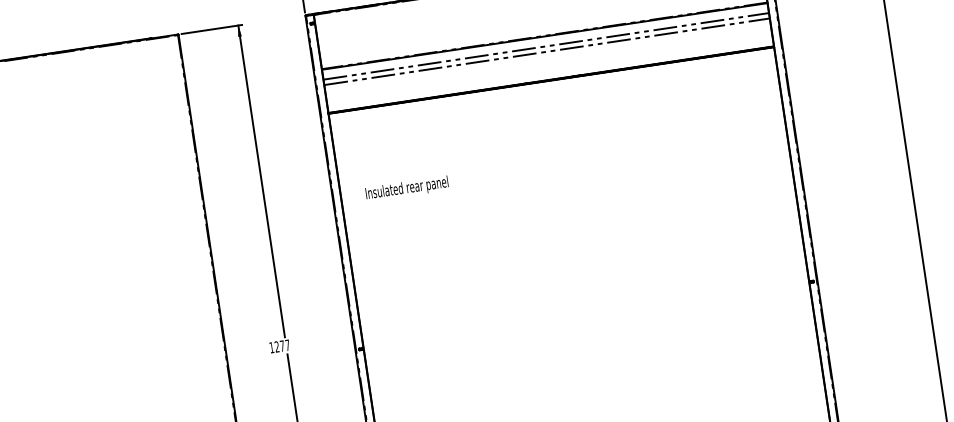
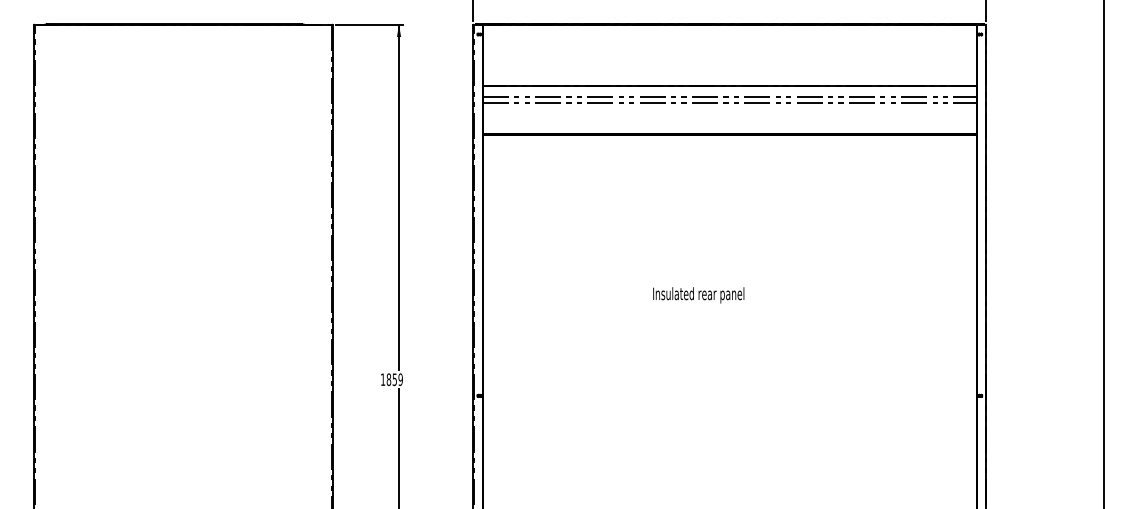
text: (406, 189) -> (698, 295), moved
text: (282, 345) -> (394, 379), 1277 -> 1859

